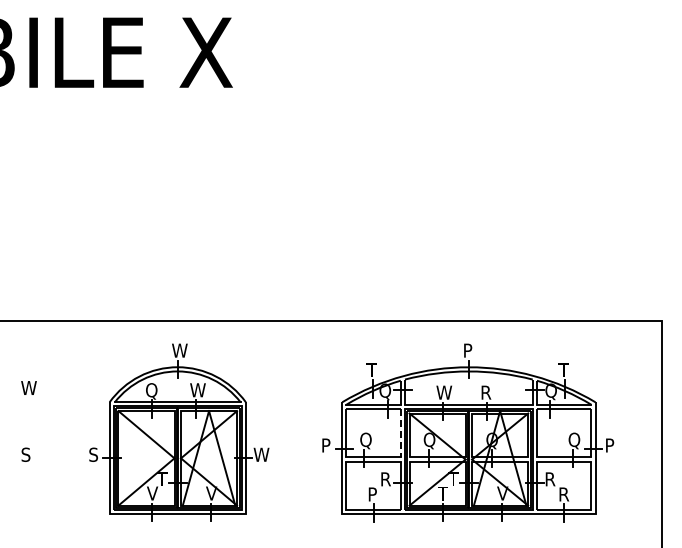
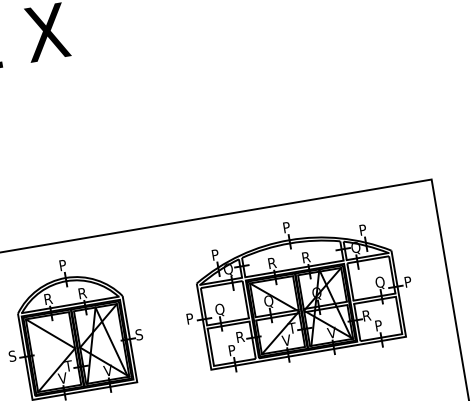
text: (179, 350) -> (64, 264), W -> P
text: (371, 370) -> (215, 255), T -> P
text: (563, 370) -> (362, 230), T -> P
text: (197, 390) -> (83, 293), W -> R
text: (151, 391) -> (48, 300), Q -> R
text: (444, 392) -> (274, 262), W -> R
line: (400, 433) -> (245, 299), dashed -> solid
text: (261, 454) -> (141, 334), W -> S
text: (443, 493) -> (286, 340), T -> V
text: (565, 497) -> (380, 327), R -> P

